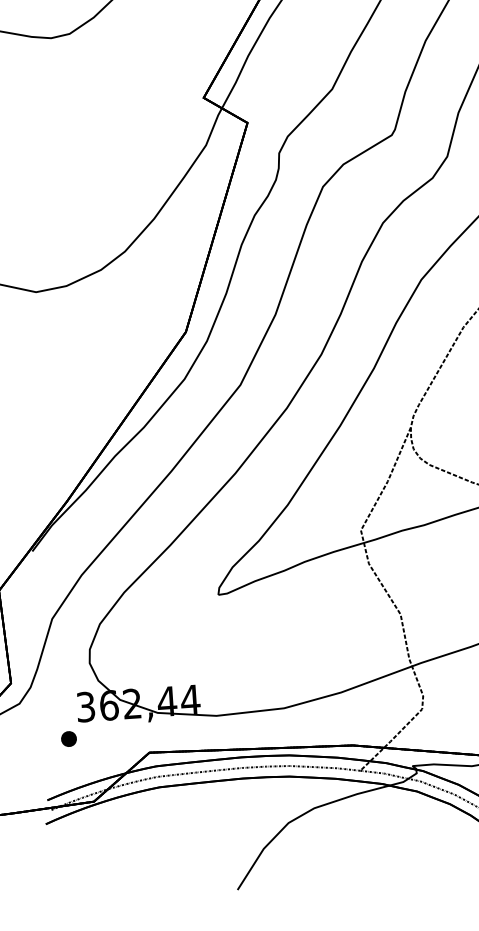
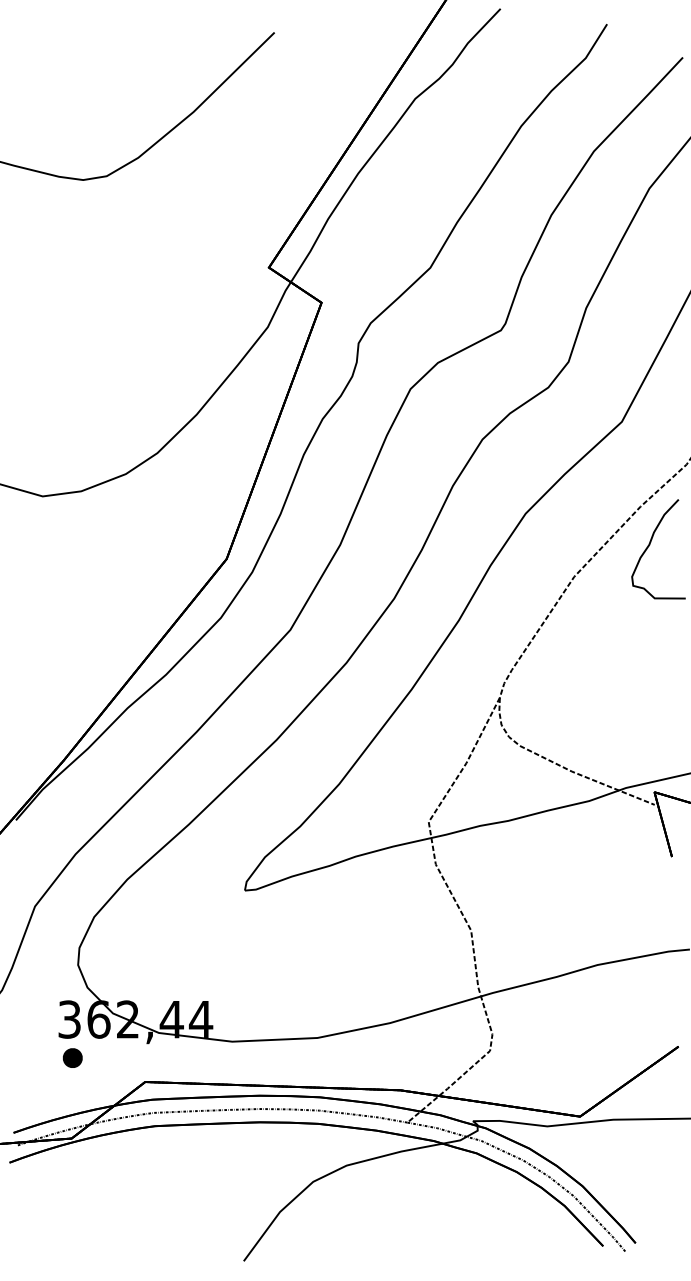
part: (68, 738) -> (72, 1057), moved

